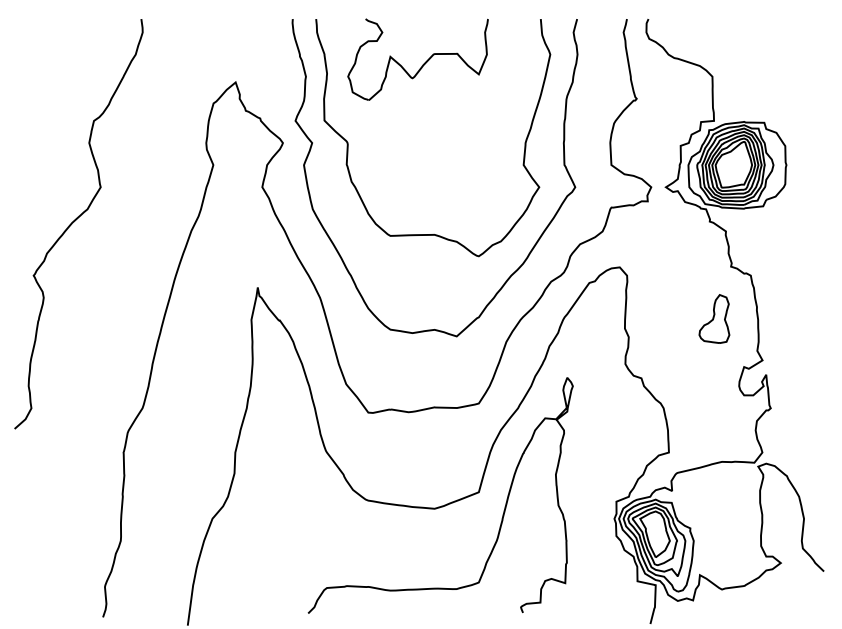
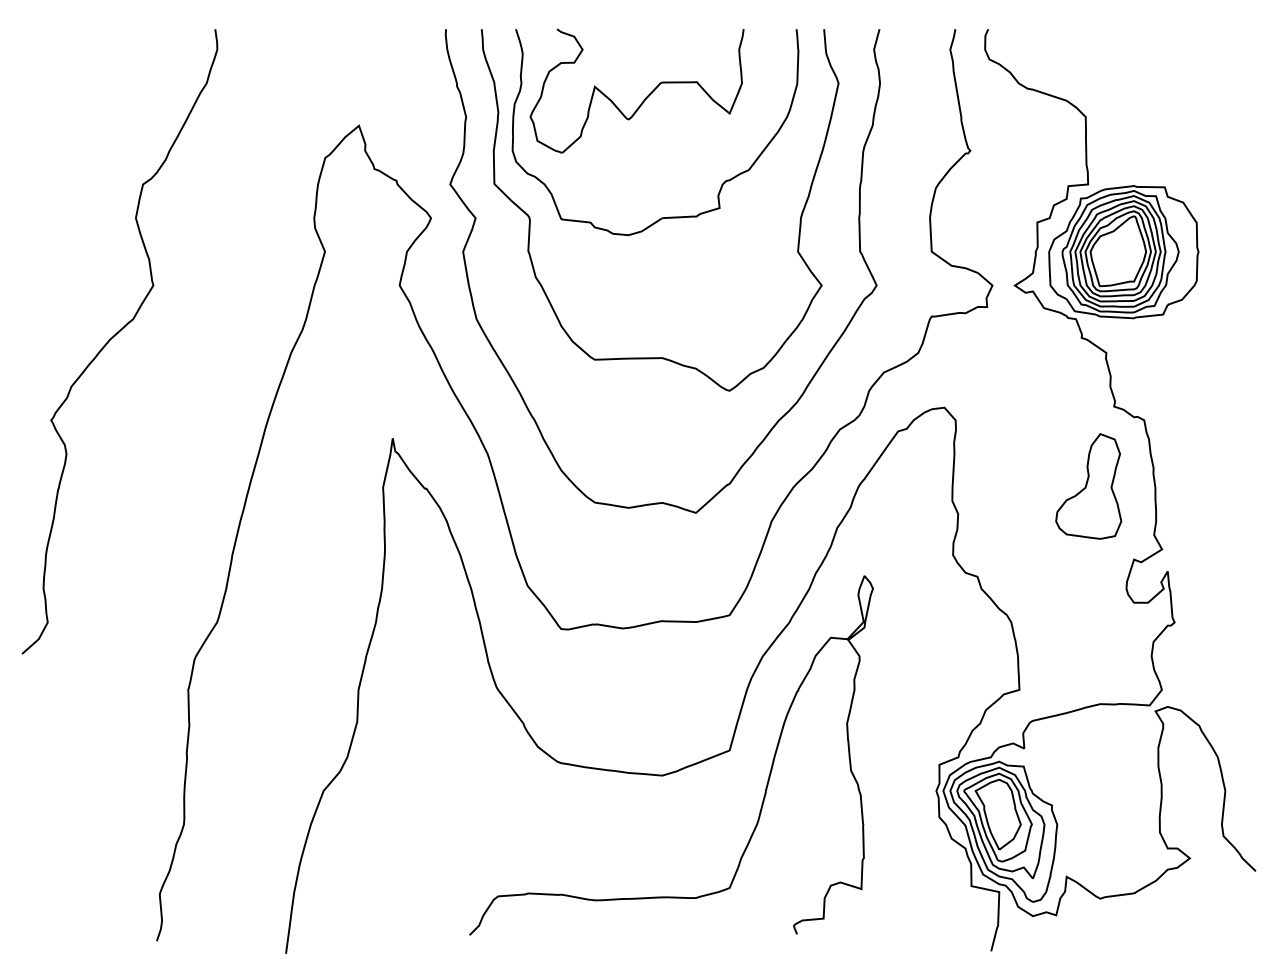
part: (439, 141) -> (669, 215), added
part: (714, 318) -> (1088, 485), size x1.43

